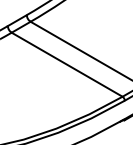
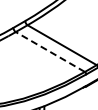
line: (67, 65) -> (50, 52), solid -> dashed

